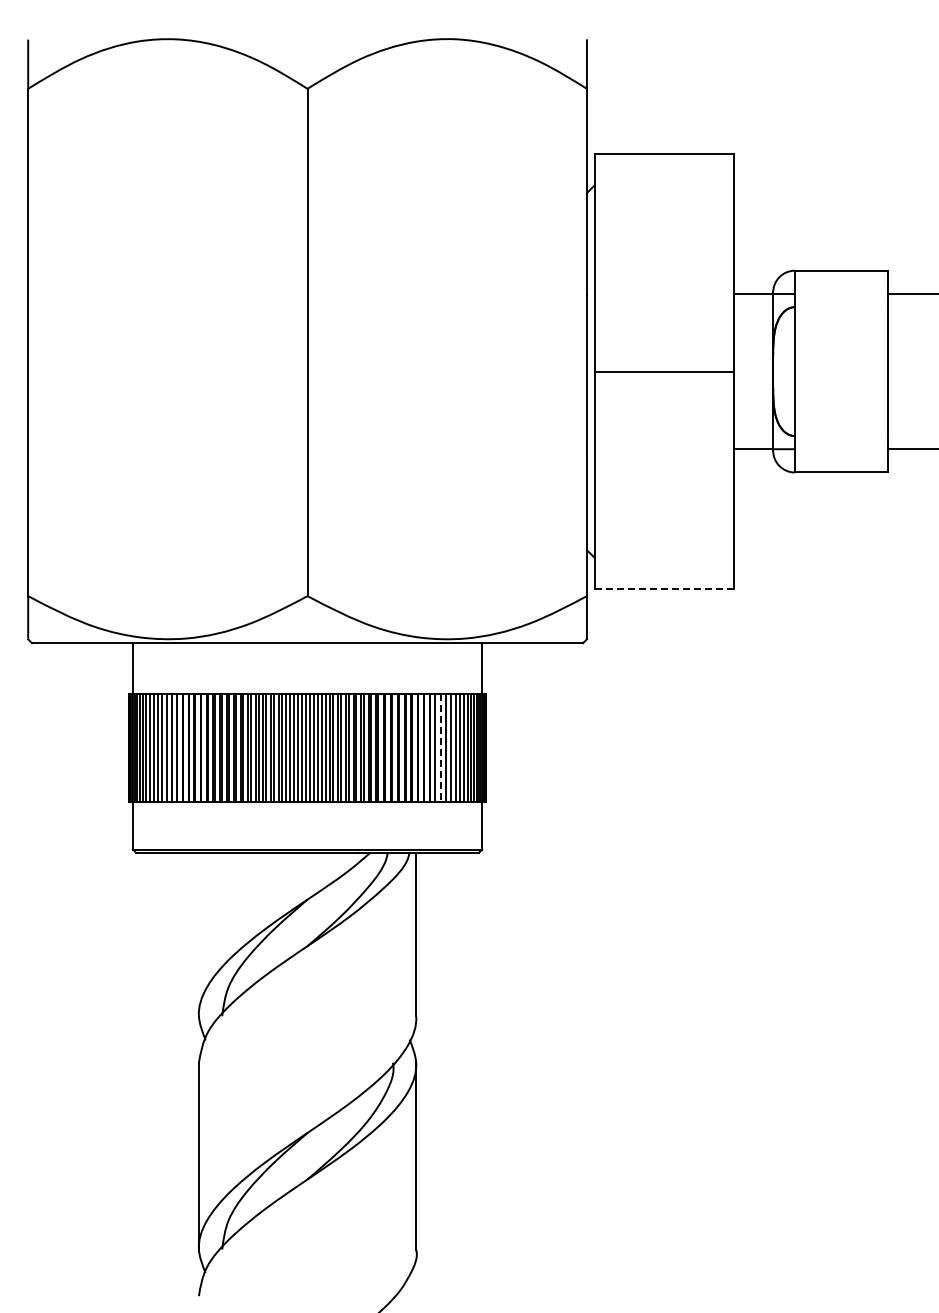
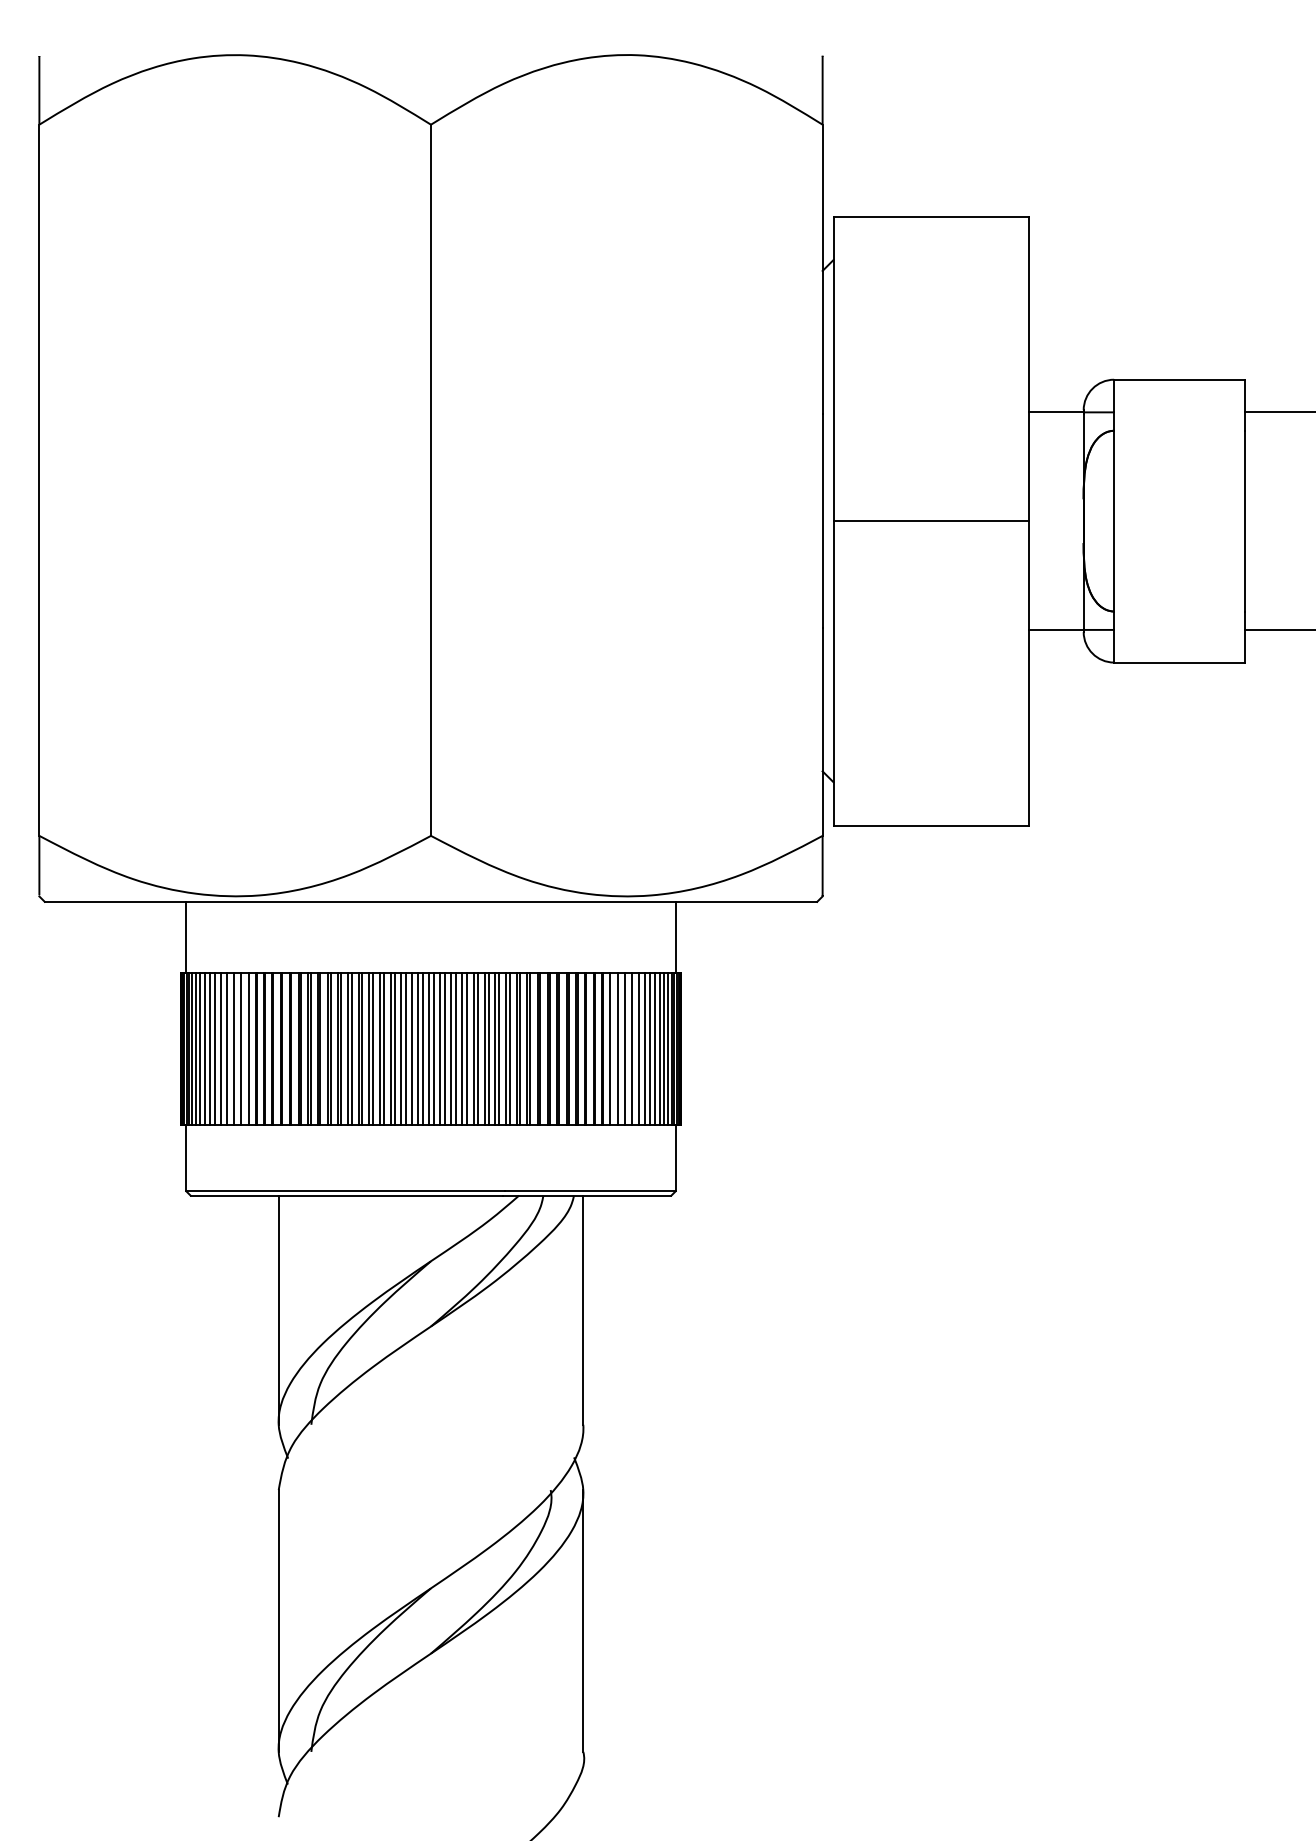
line: (664, 588) -> (931, 825), dashed -> solid
line: (440, 748) -> (617, 1049), dashed -> solid
line: (198, 934) -> (278, 1310), added

